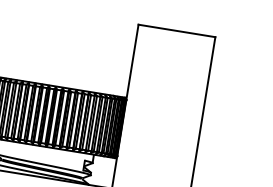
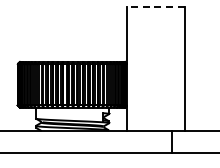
line: (176, 30) -> (155, 6), solid -> dashed

